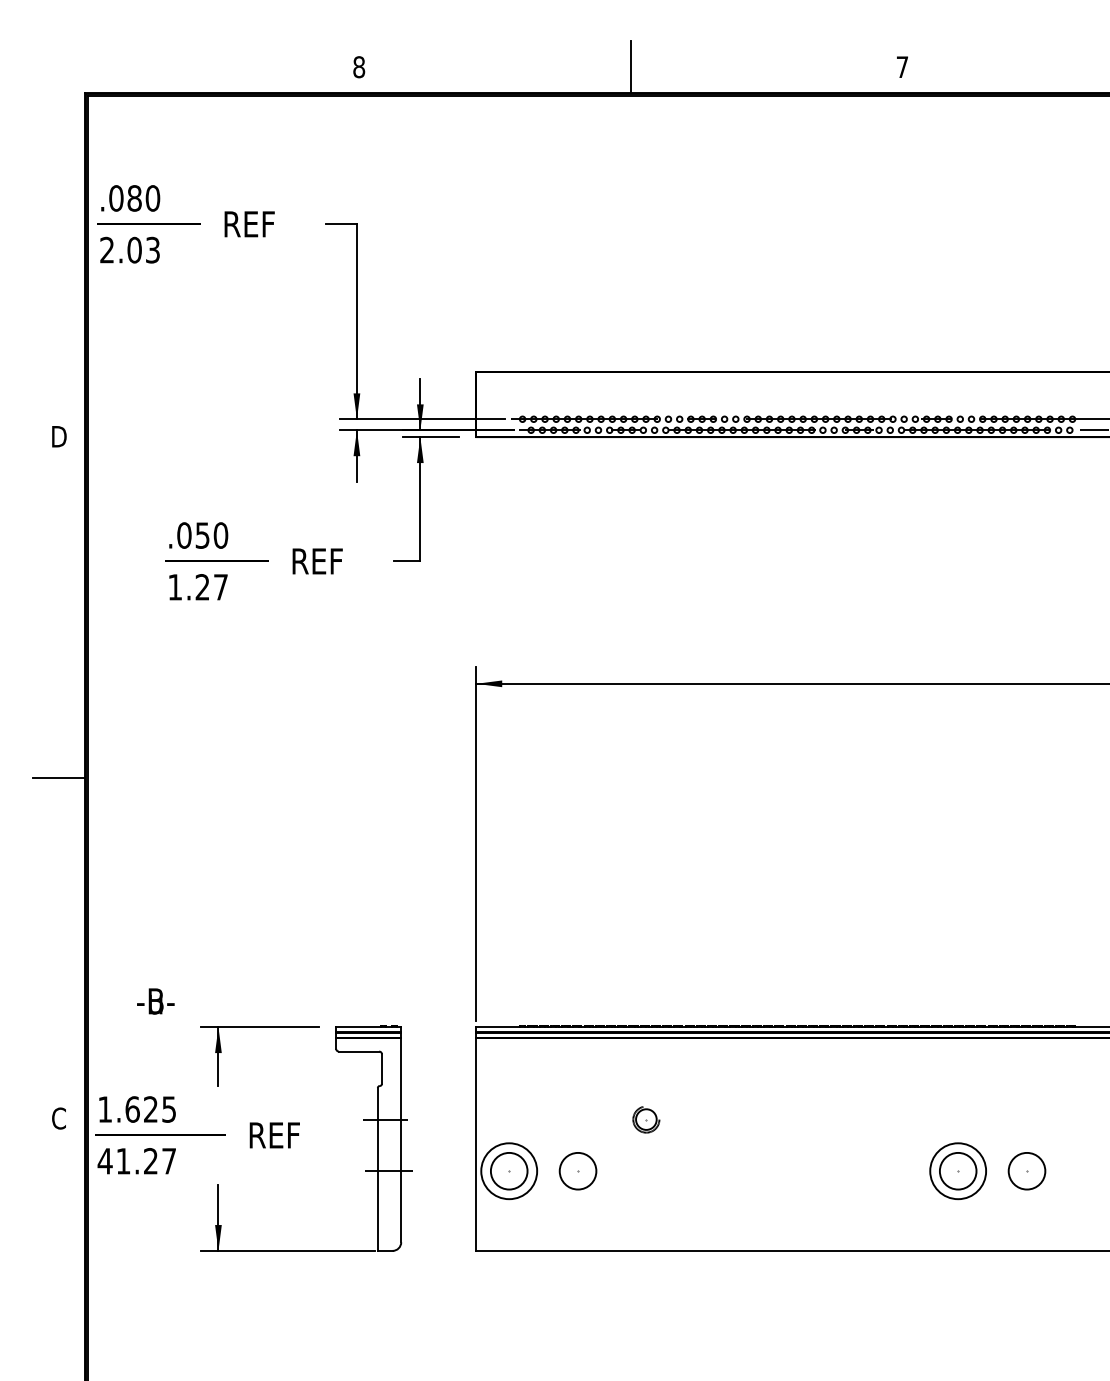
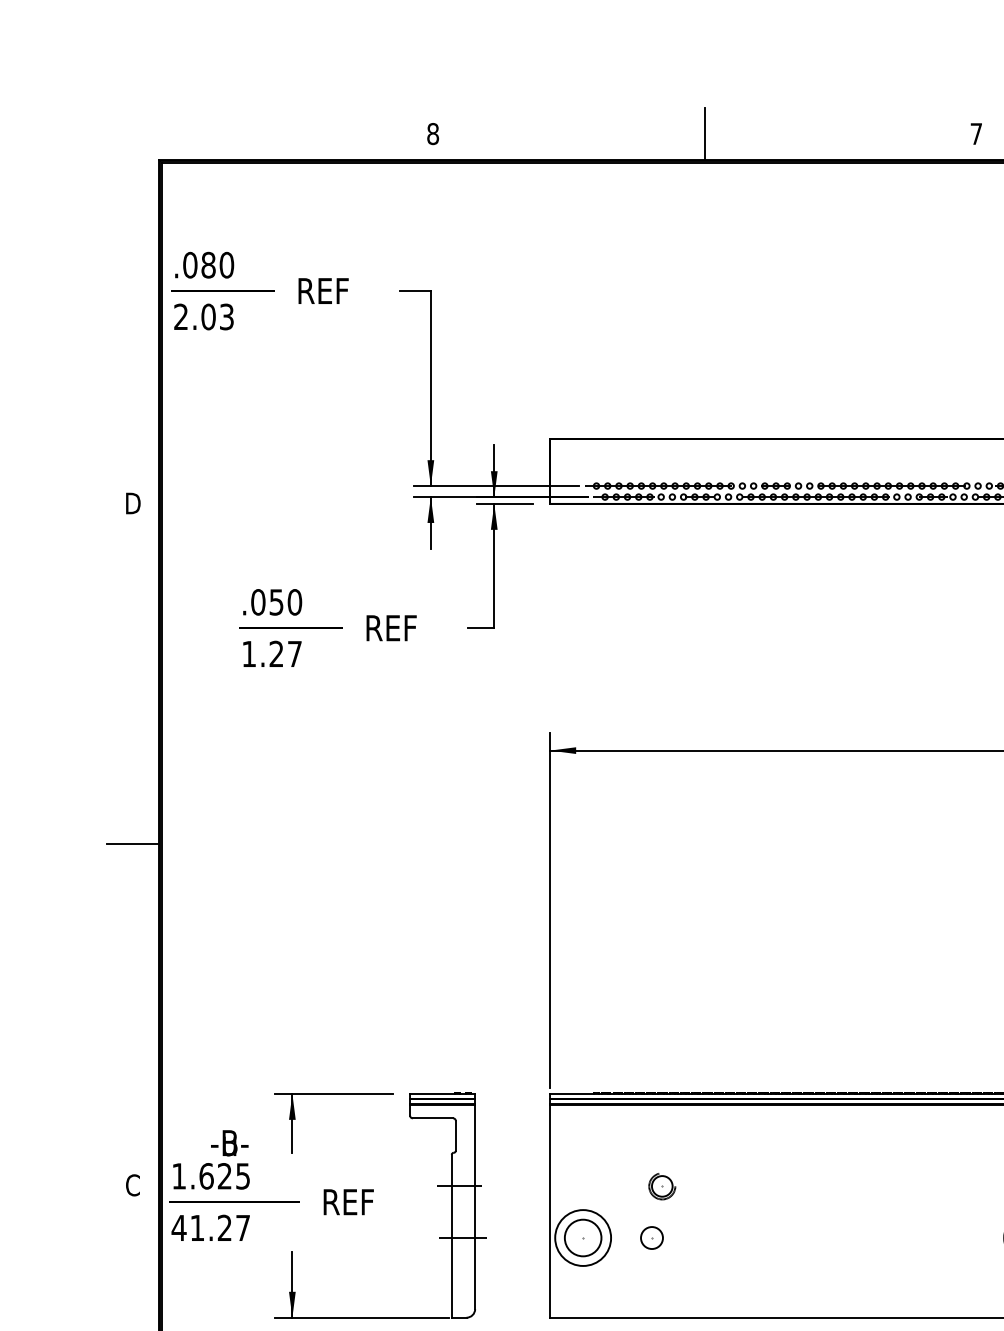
text: (155, 1001) -> (229, 1143), moved
part: (646, 1119) -> (662, 1186), moved
circle: (577, 1170) -> (651, 1237), size x0.6

